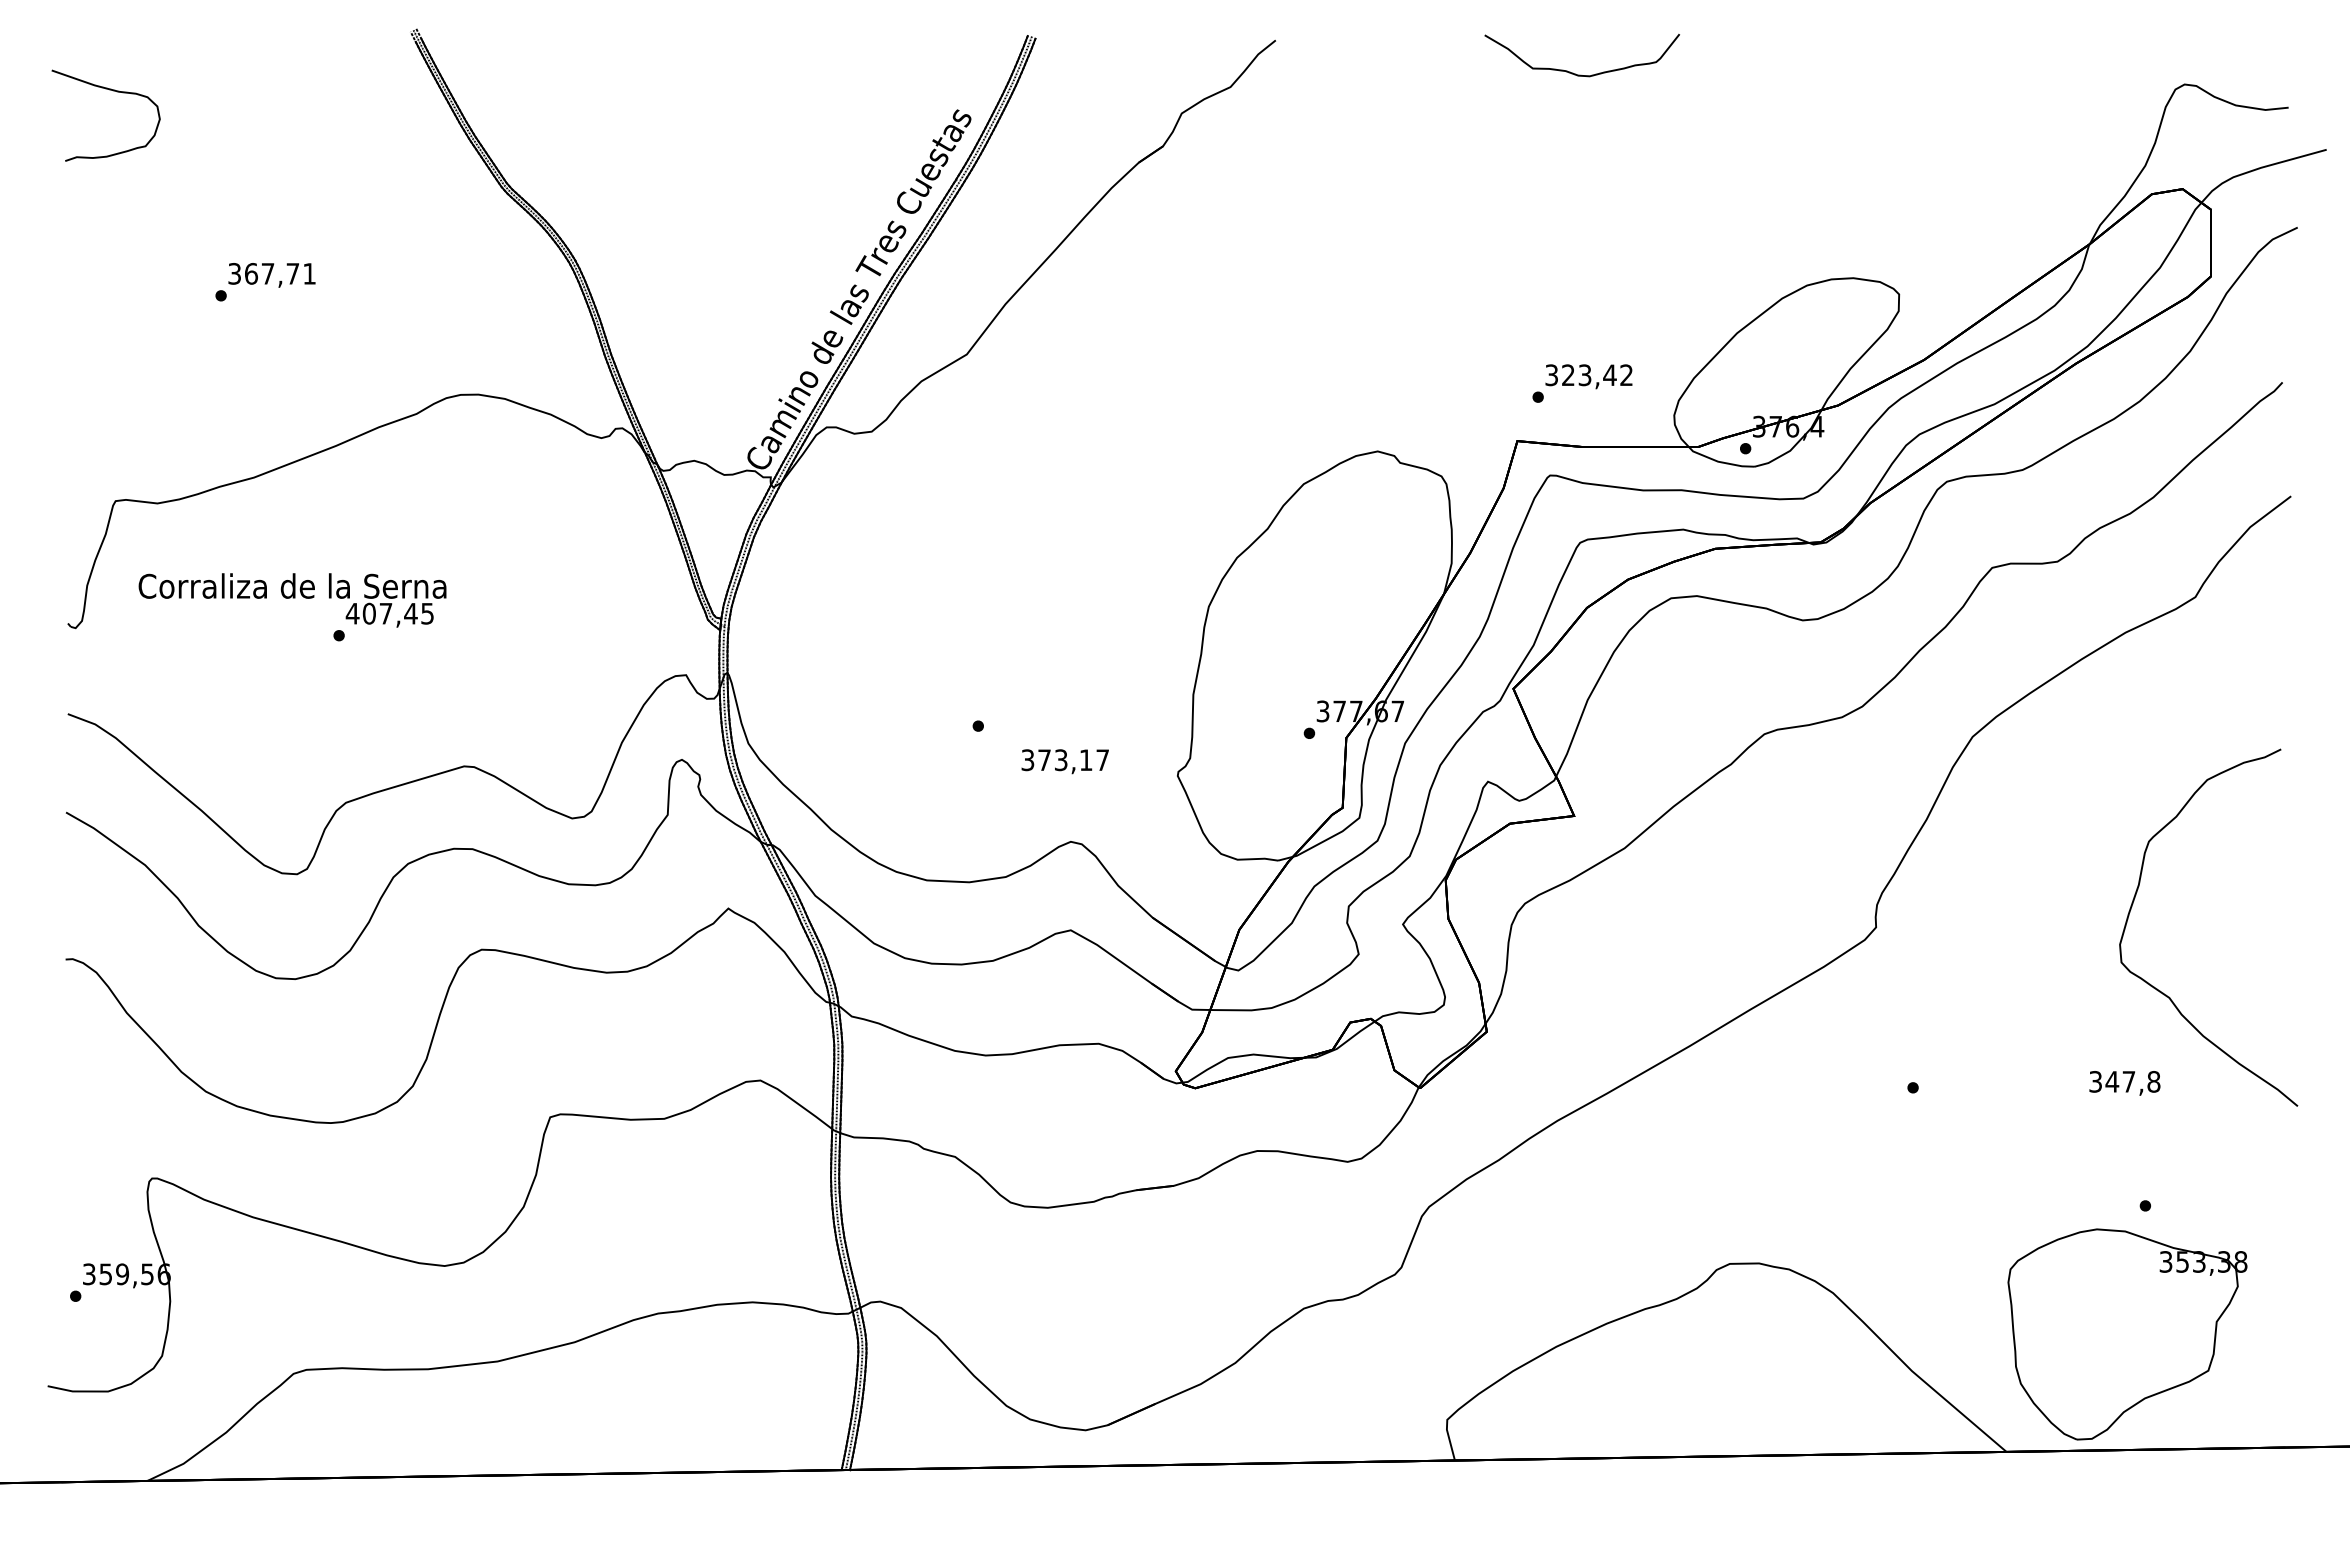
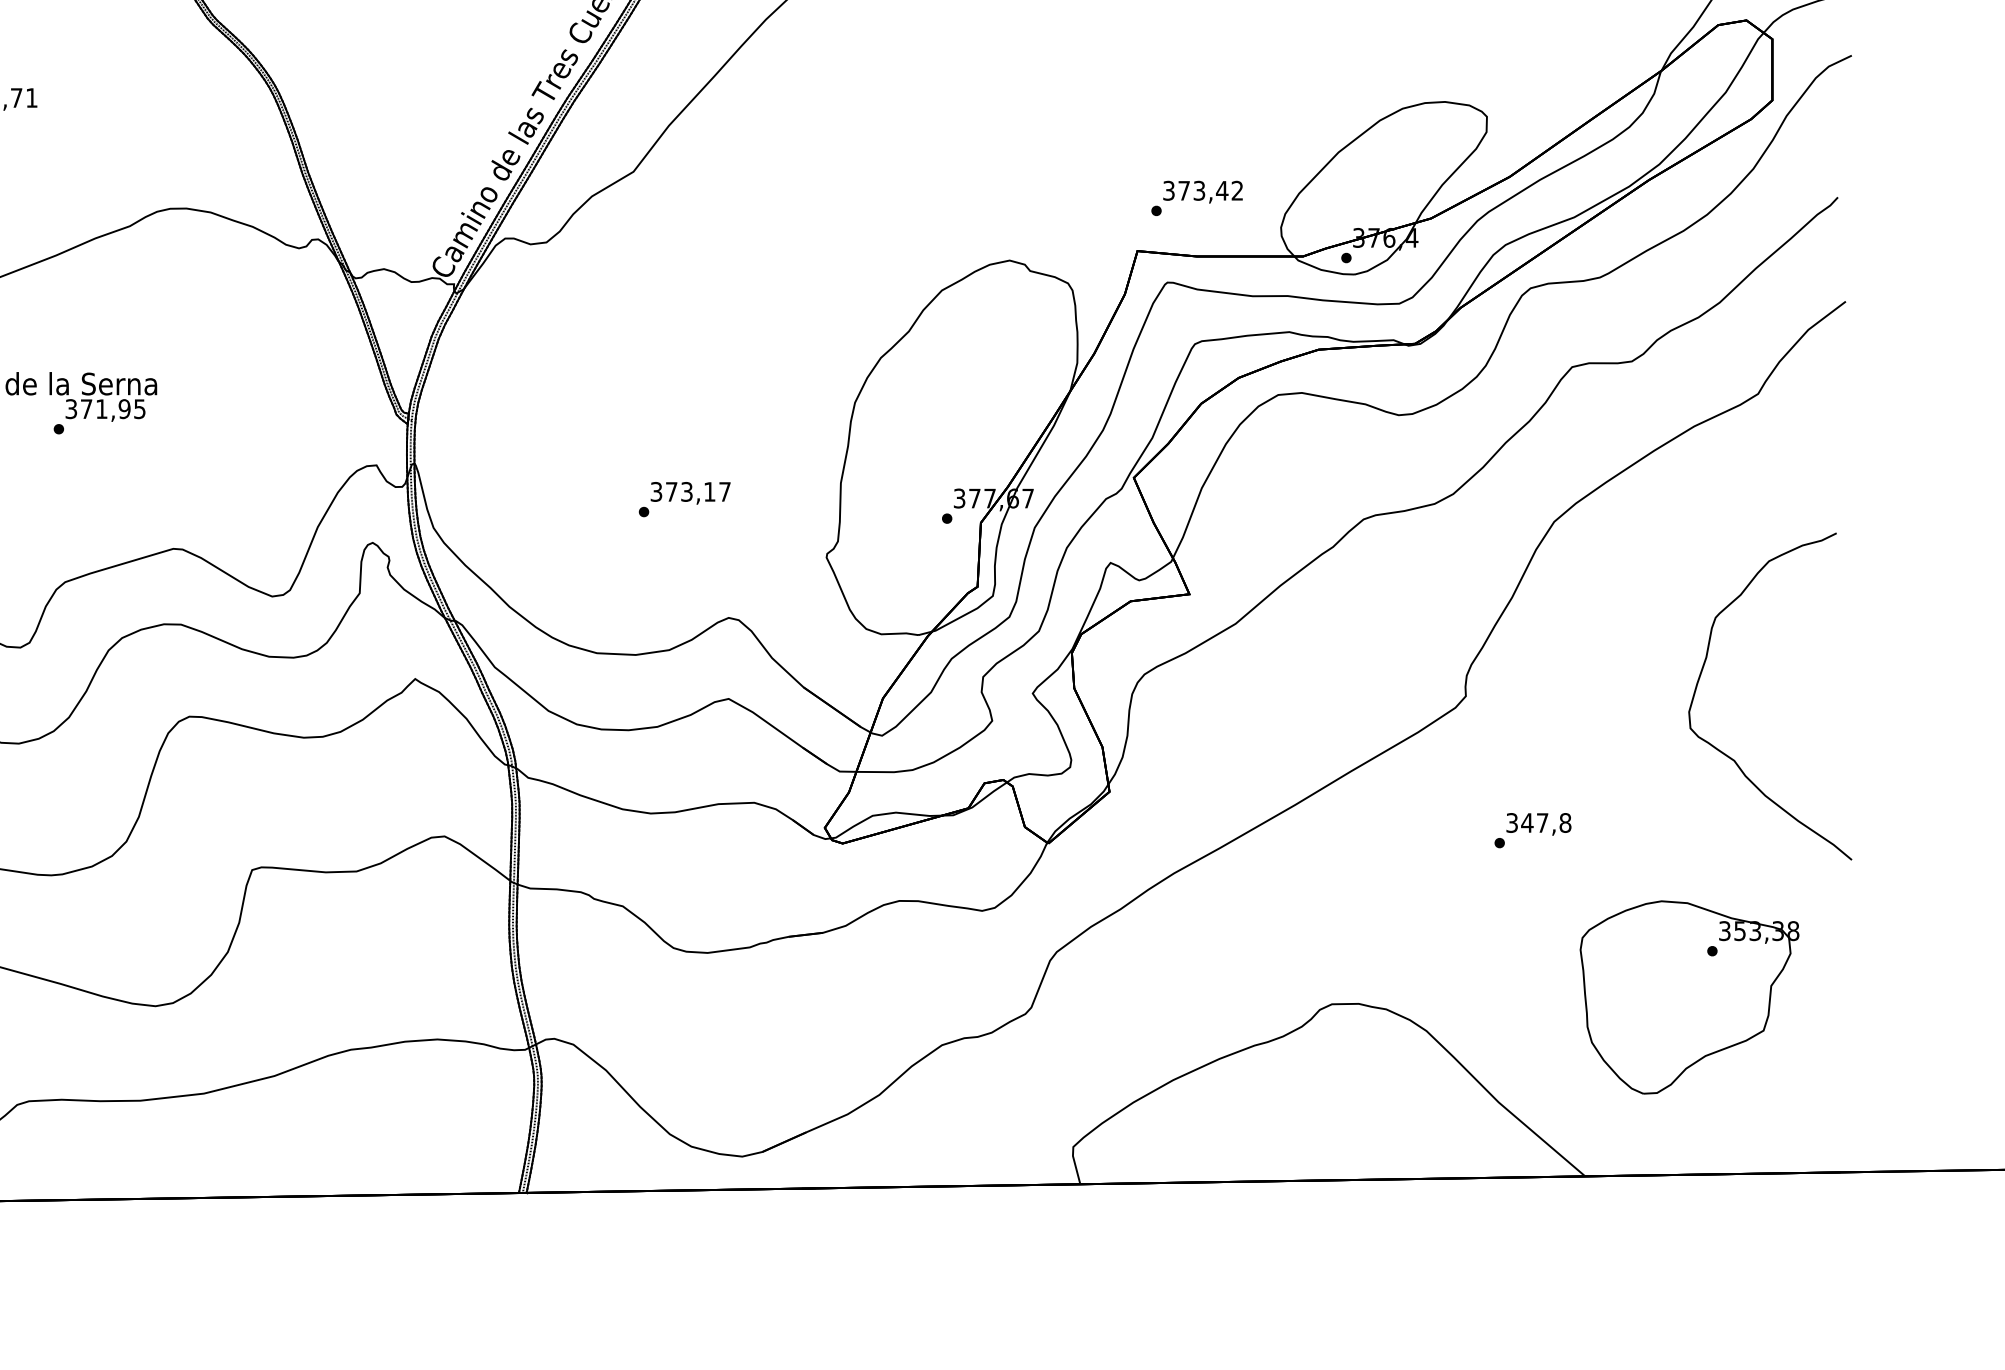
text: (1568, 374) -> (1184, 190), 323,42 -> 373,42
text: (381, 613) -> (97, 408), 407,45 -> 371,95
text: (1064, 761) -> (689, 493), moved
text: (2124, 1083) -> (1538, 824), moved
part: (2127, 1334) -> (1689, 997), moved

